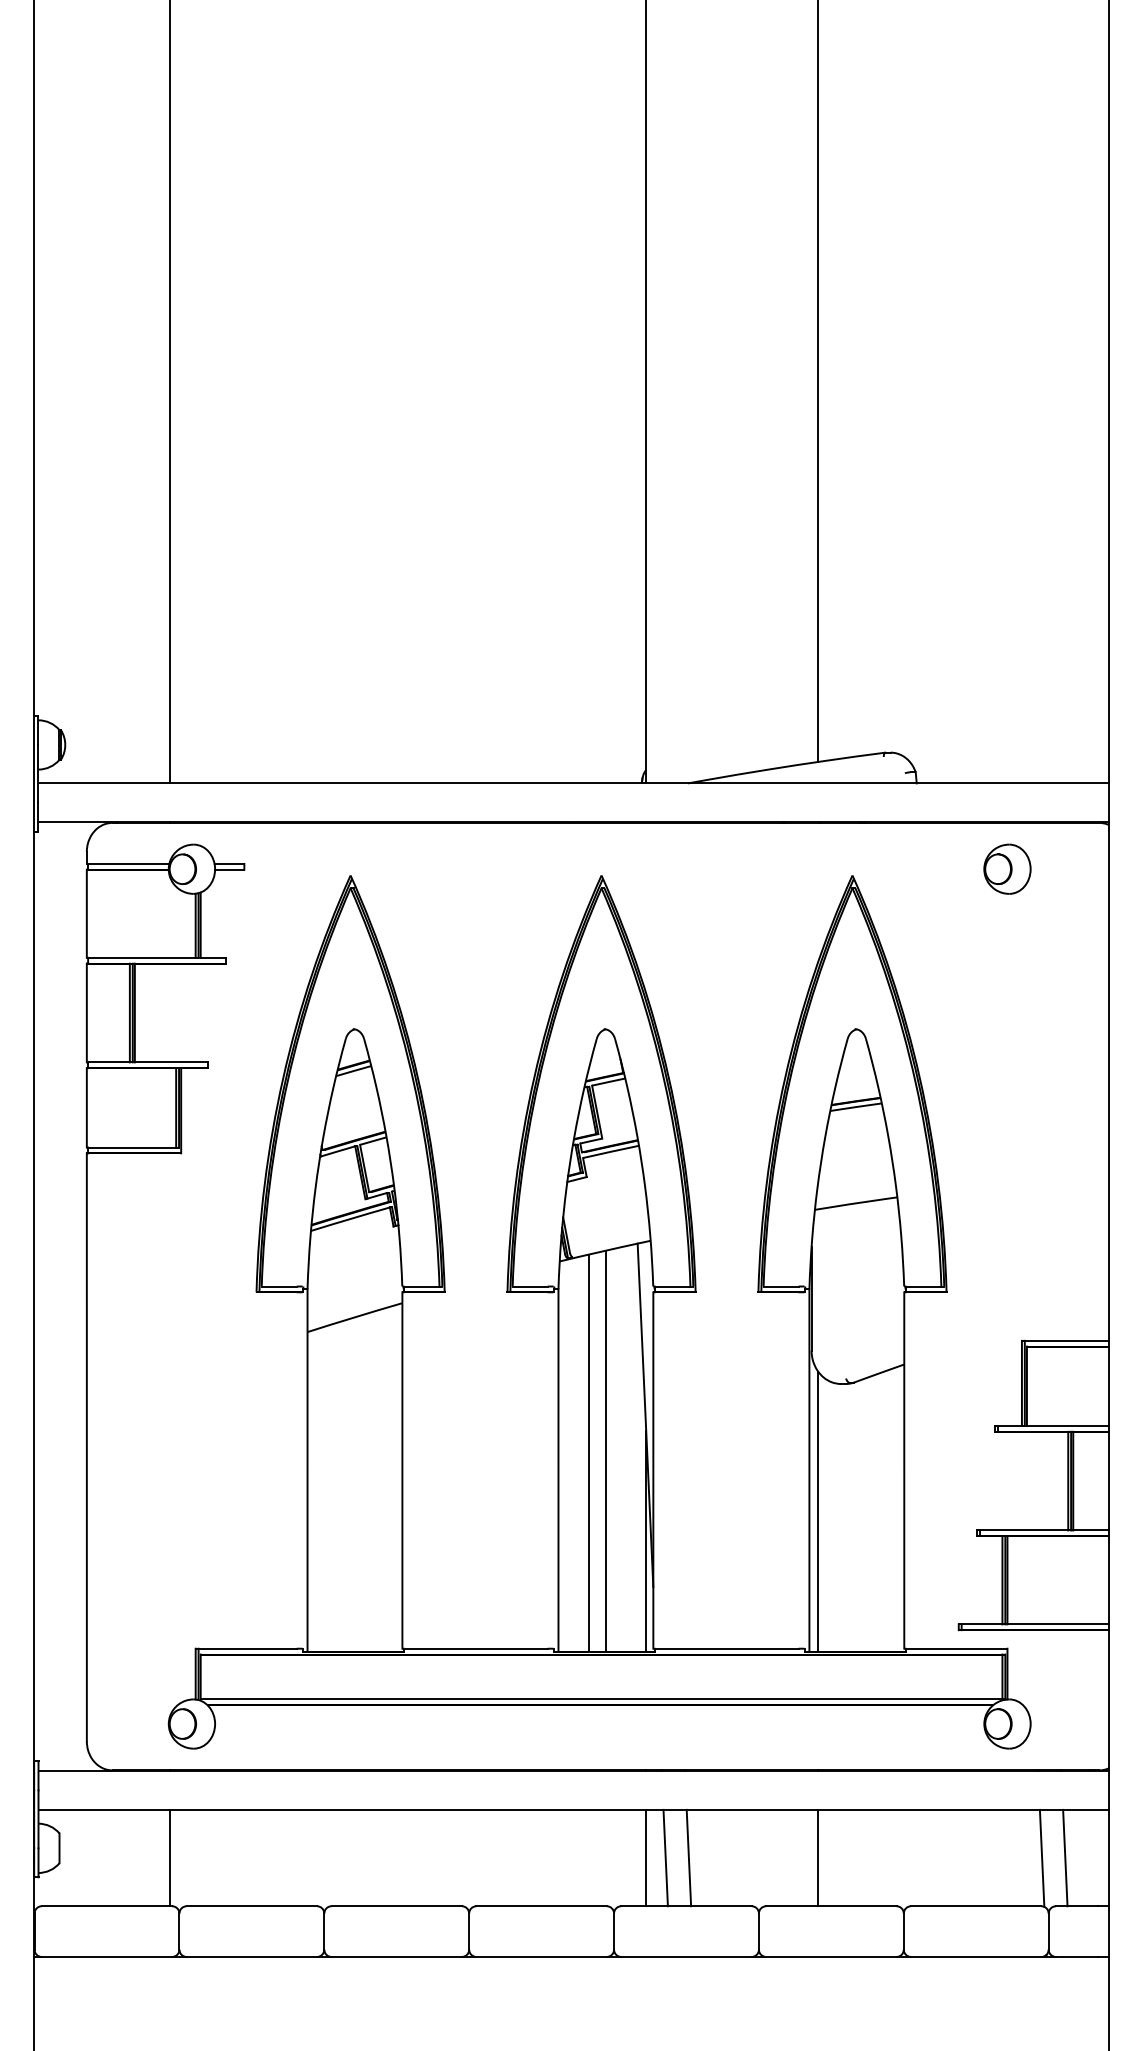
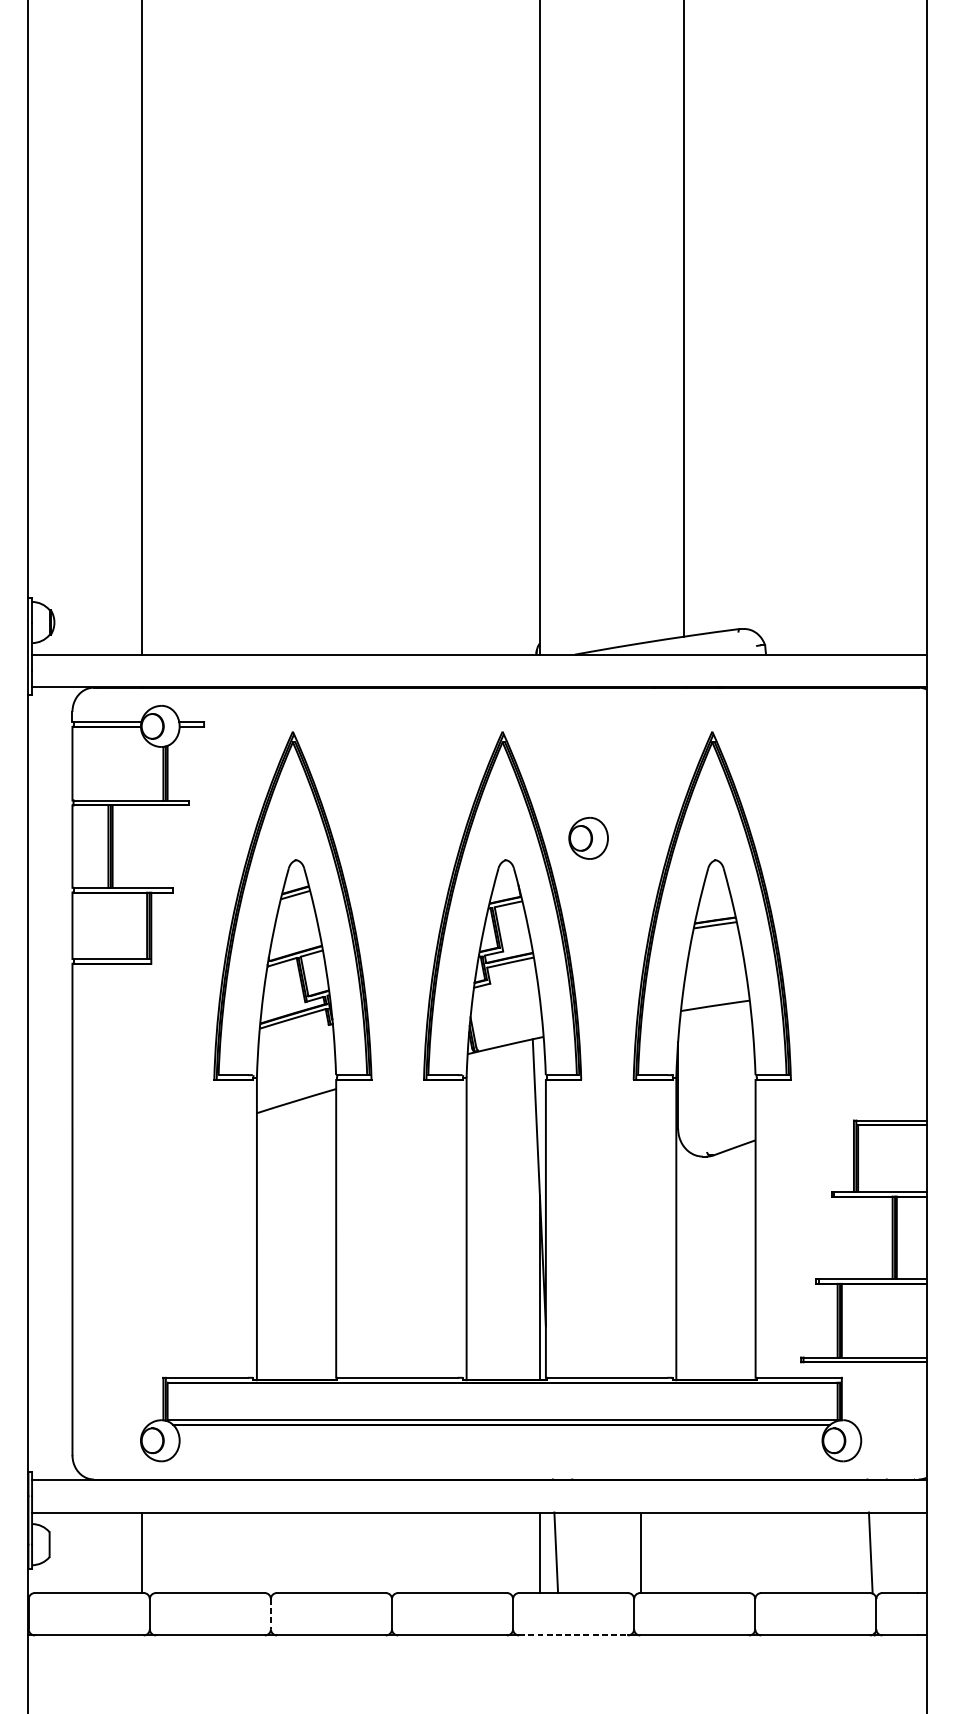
part: (1007, 868) -> (588, 837), moved
line: (606, 1450) -> (506, 1212), removed
line: (588, 1452) -> (491, 1213), removed
line: (818, 1511) -> (683, 1263), removed
line: (688, 1857) -> (575, 1552), removed
line: (818, 1857) -> (641, 1552), moved
line: (1065, 1857) -> (890, 1552), removed
line: (324, 1932) -> (271, 1614), solid -> dashed
line: (686, 1956) -> (573, 1635), solid -> dashed

